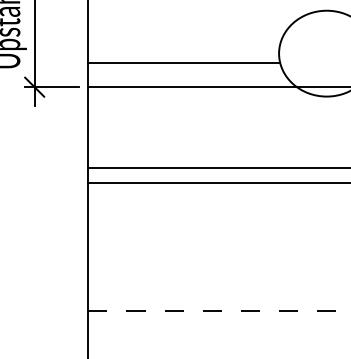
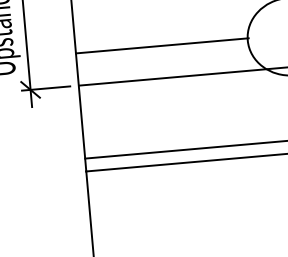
line: (184, 63) -> (162, 45), moved

